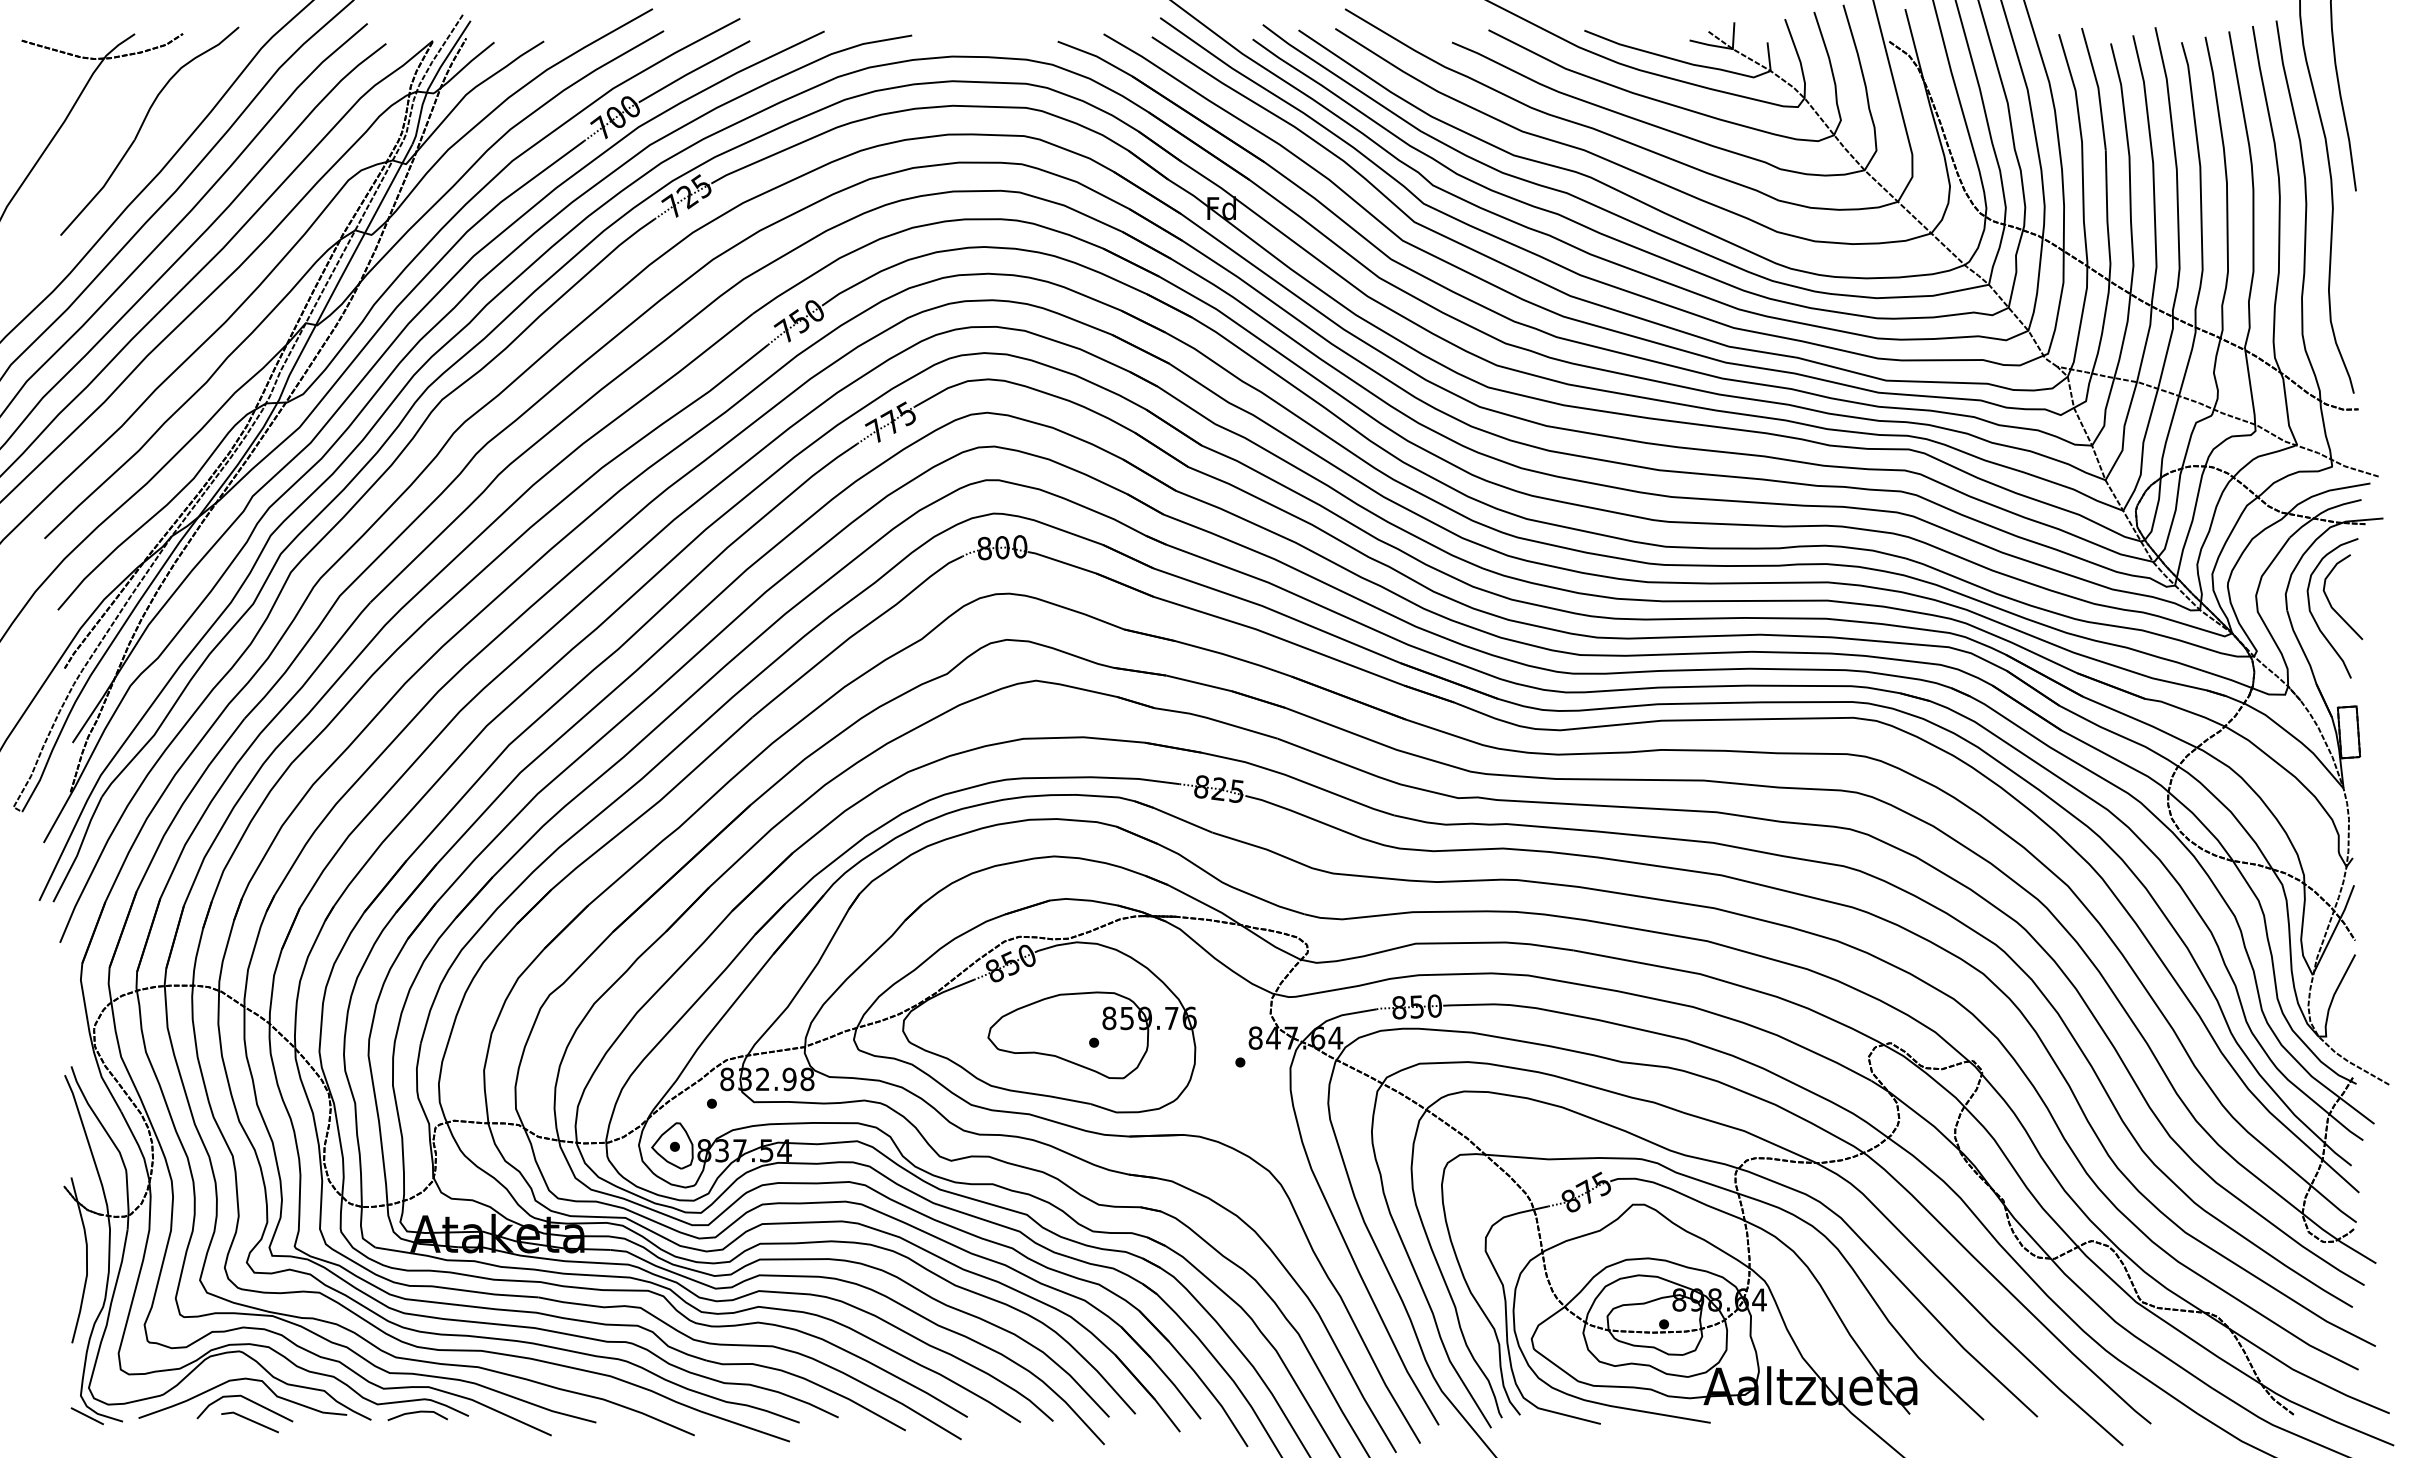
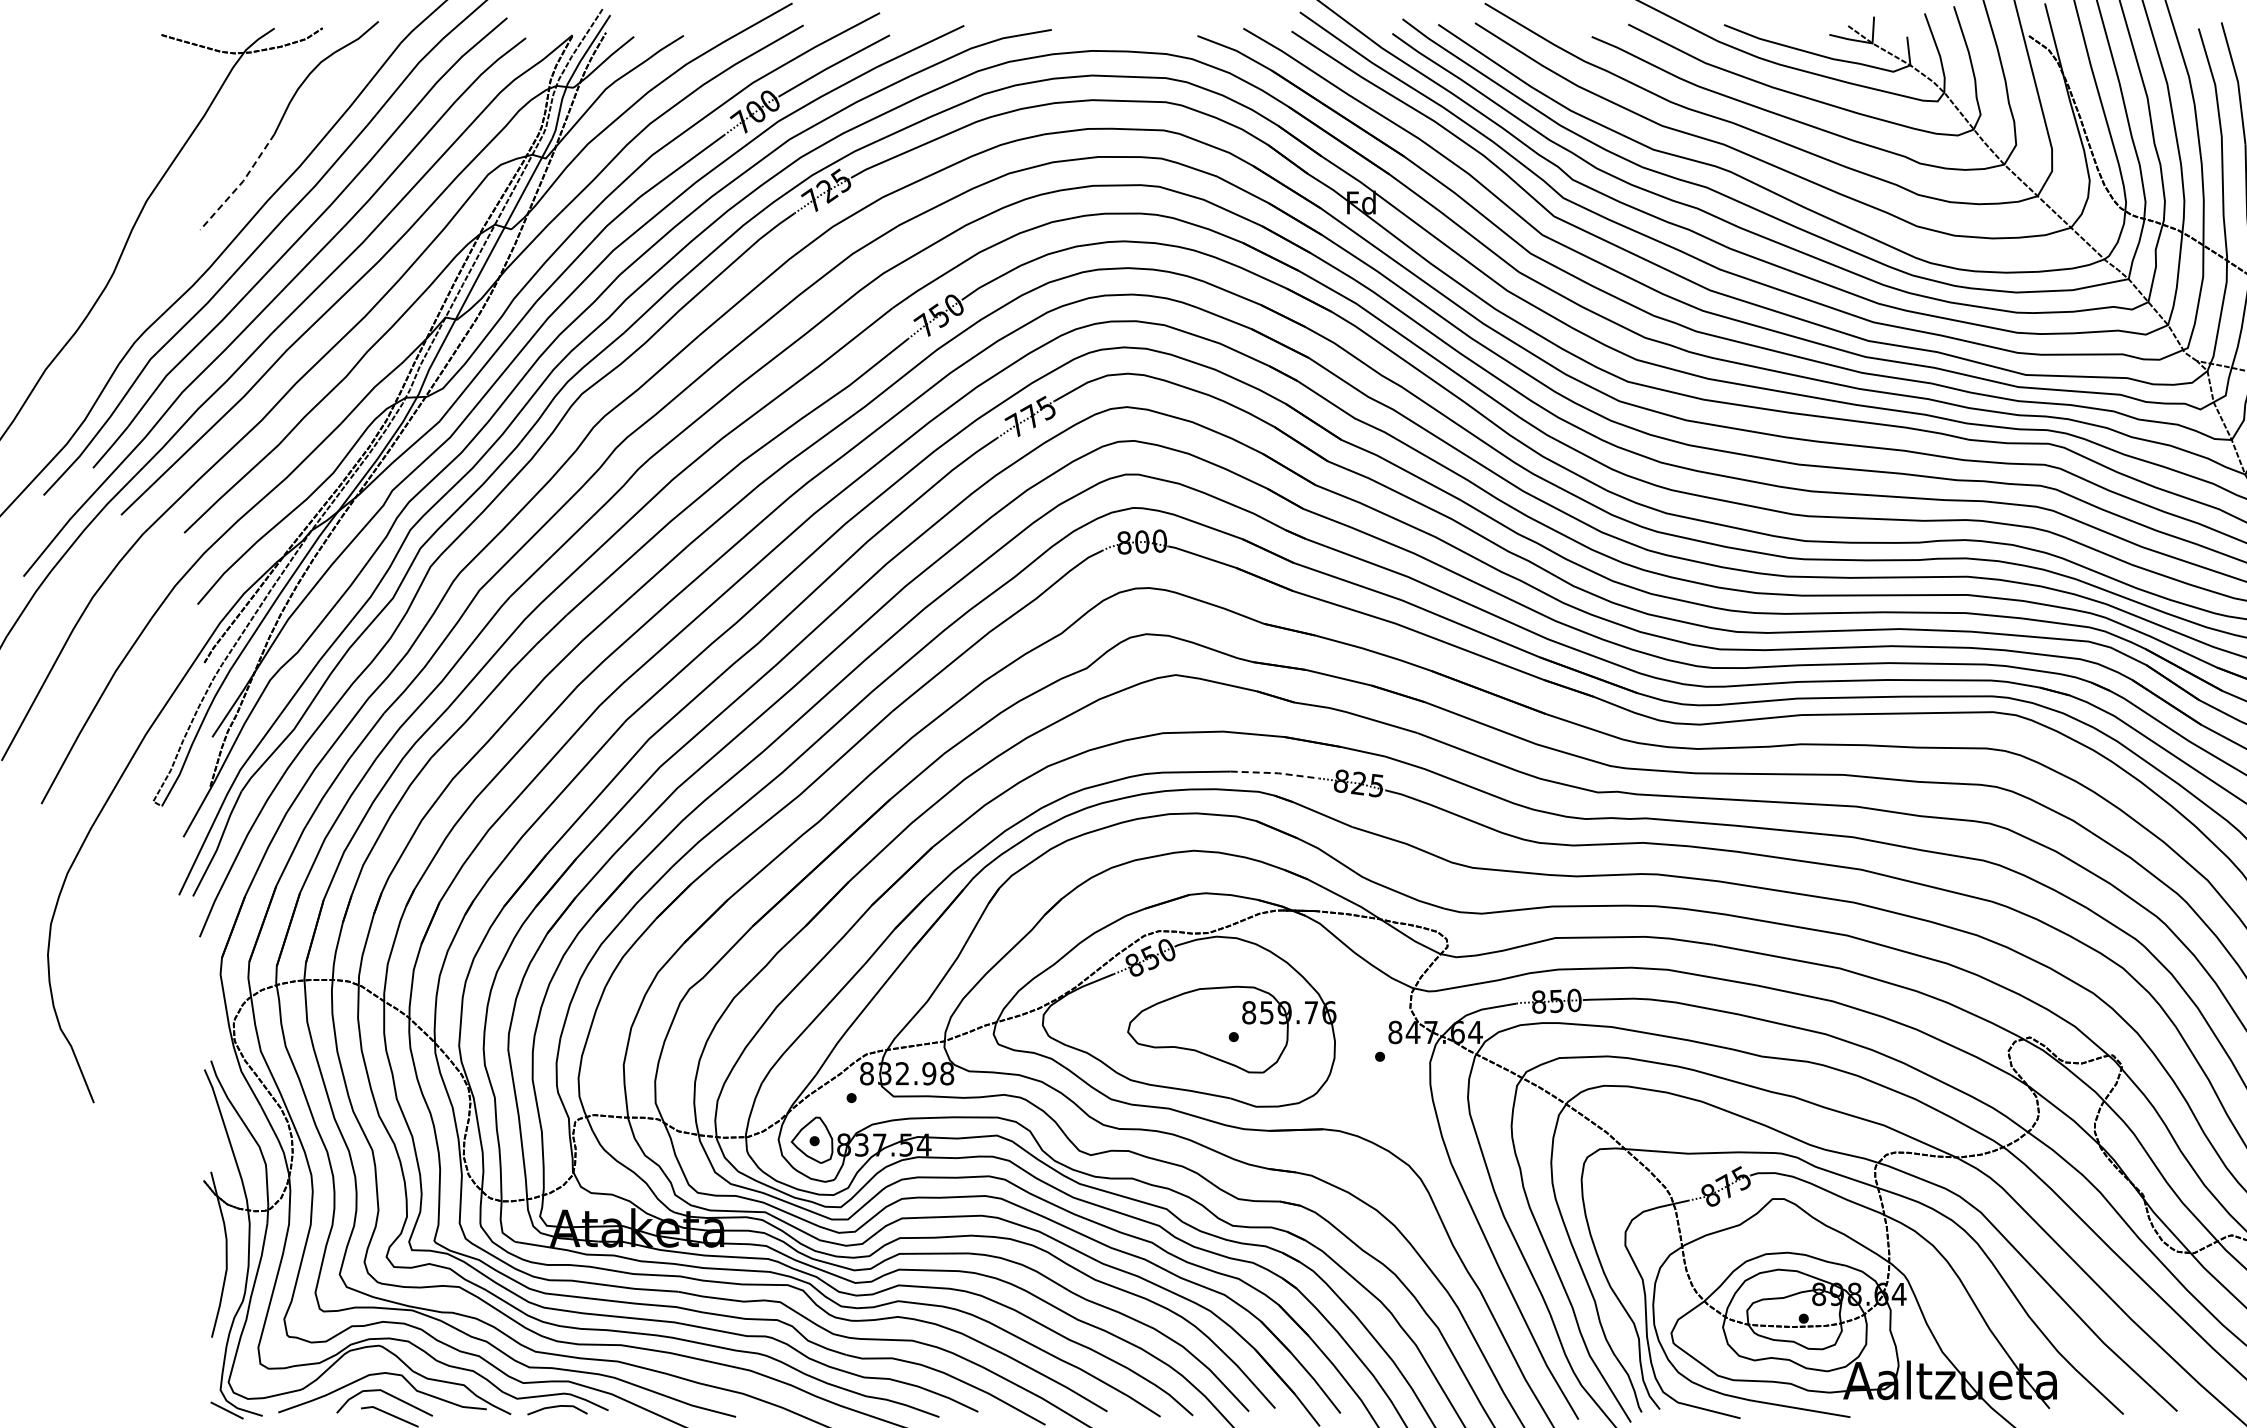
line: (100, 189) -> (240, 183), solid -> dashed
line: (1136, 778) -> (1276, 772), solid -> dashed

